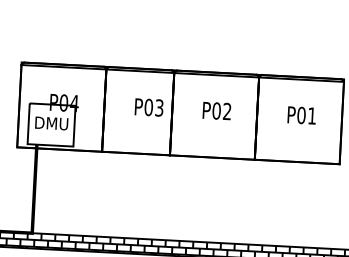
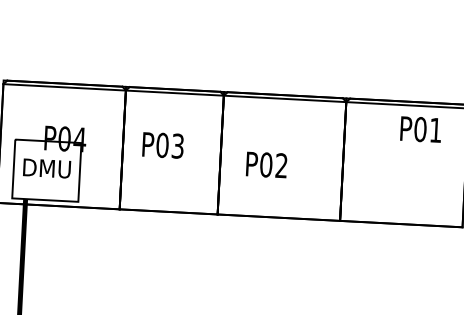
text: (148, 107) -> (162, 145), moved
text: (216, 111) -> (266, 165), moved
text: (301, 115) -> (420, 129), moved

